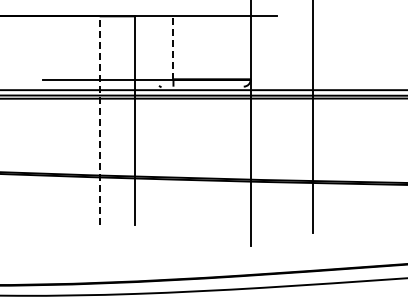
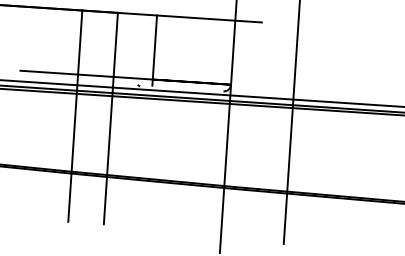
line: (173, 48) -> (154, 48), dashed -> solid
line: (99, 120) -> (75, 115), dashed -> solid

